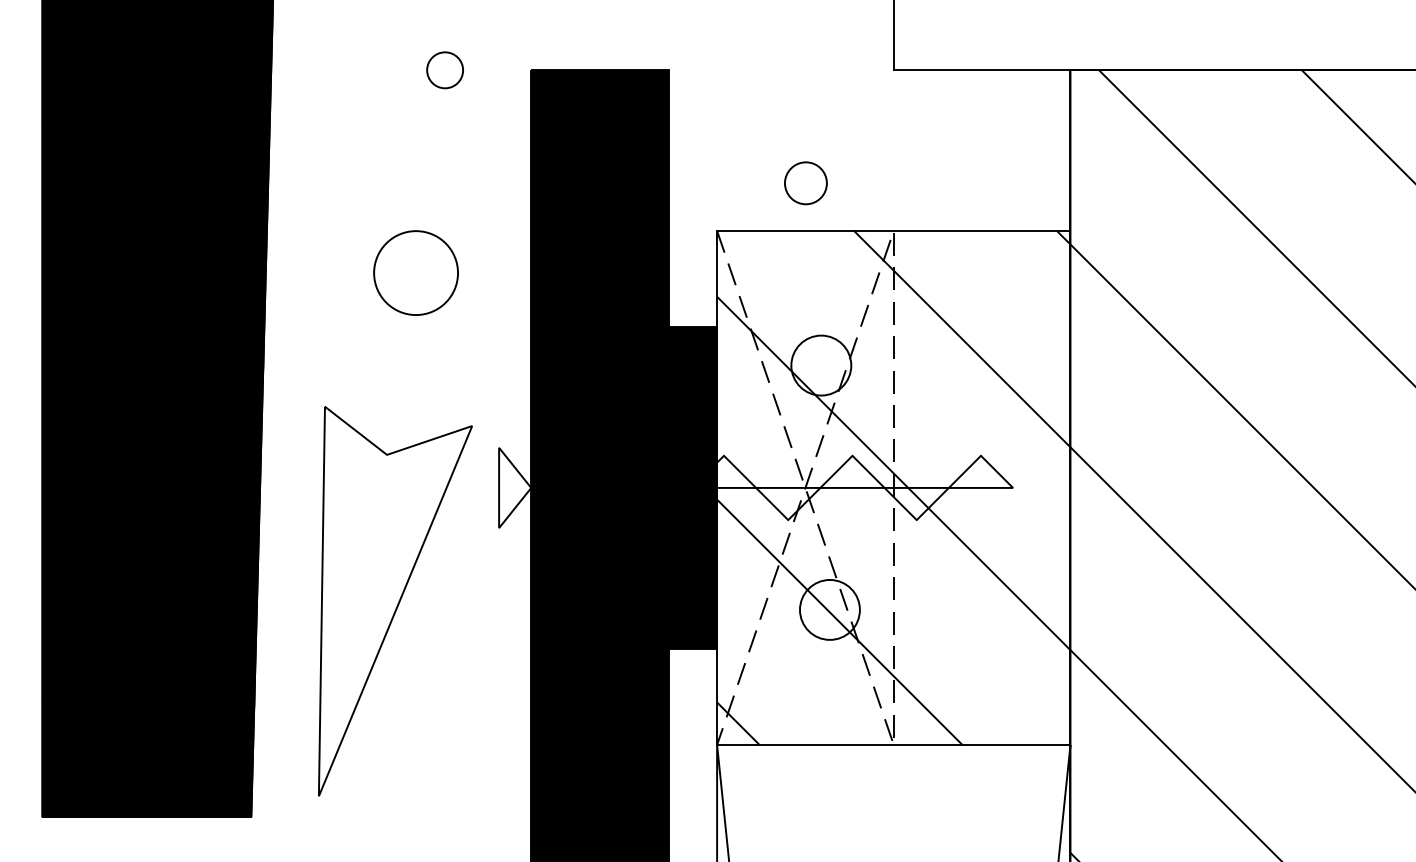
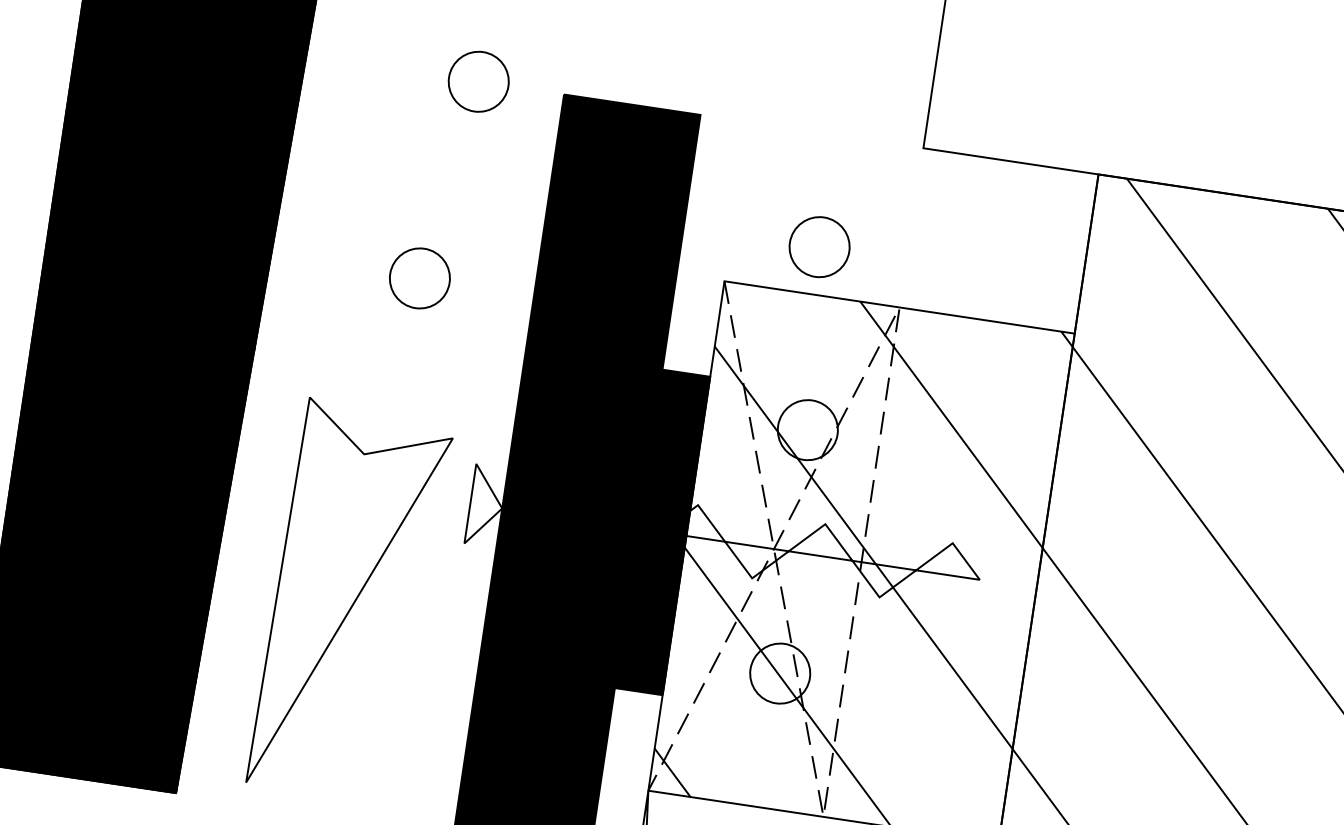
circle: (445, 70) -> (479, 82), size x1.67
circle: (805, 183) -> (819, 247), size x1.43
circle: (416, 273) -> (420, 278), size x0.71

